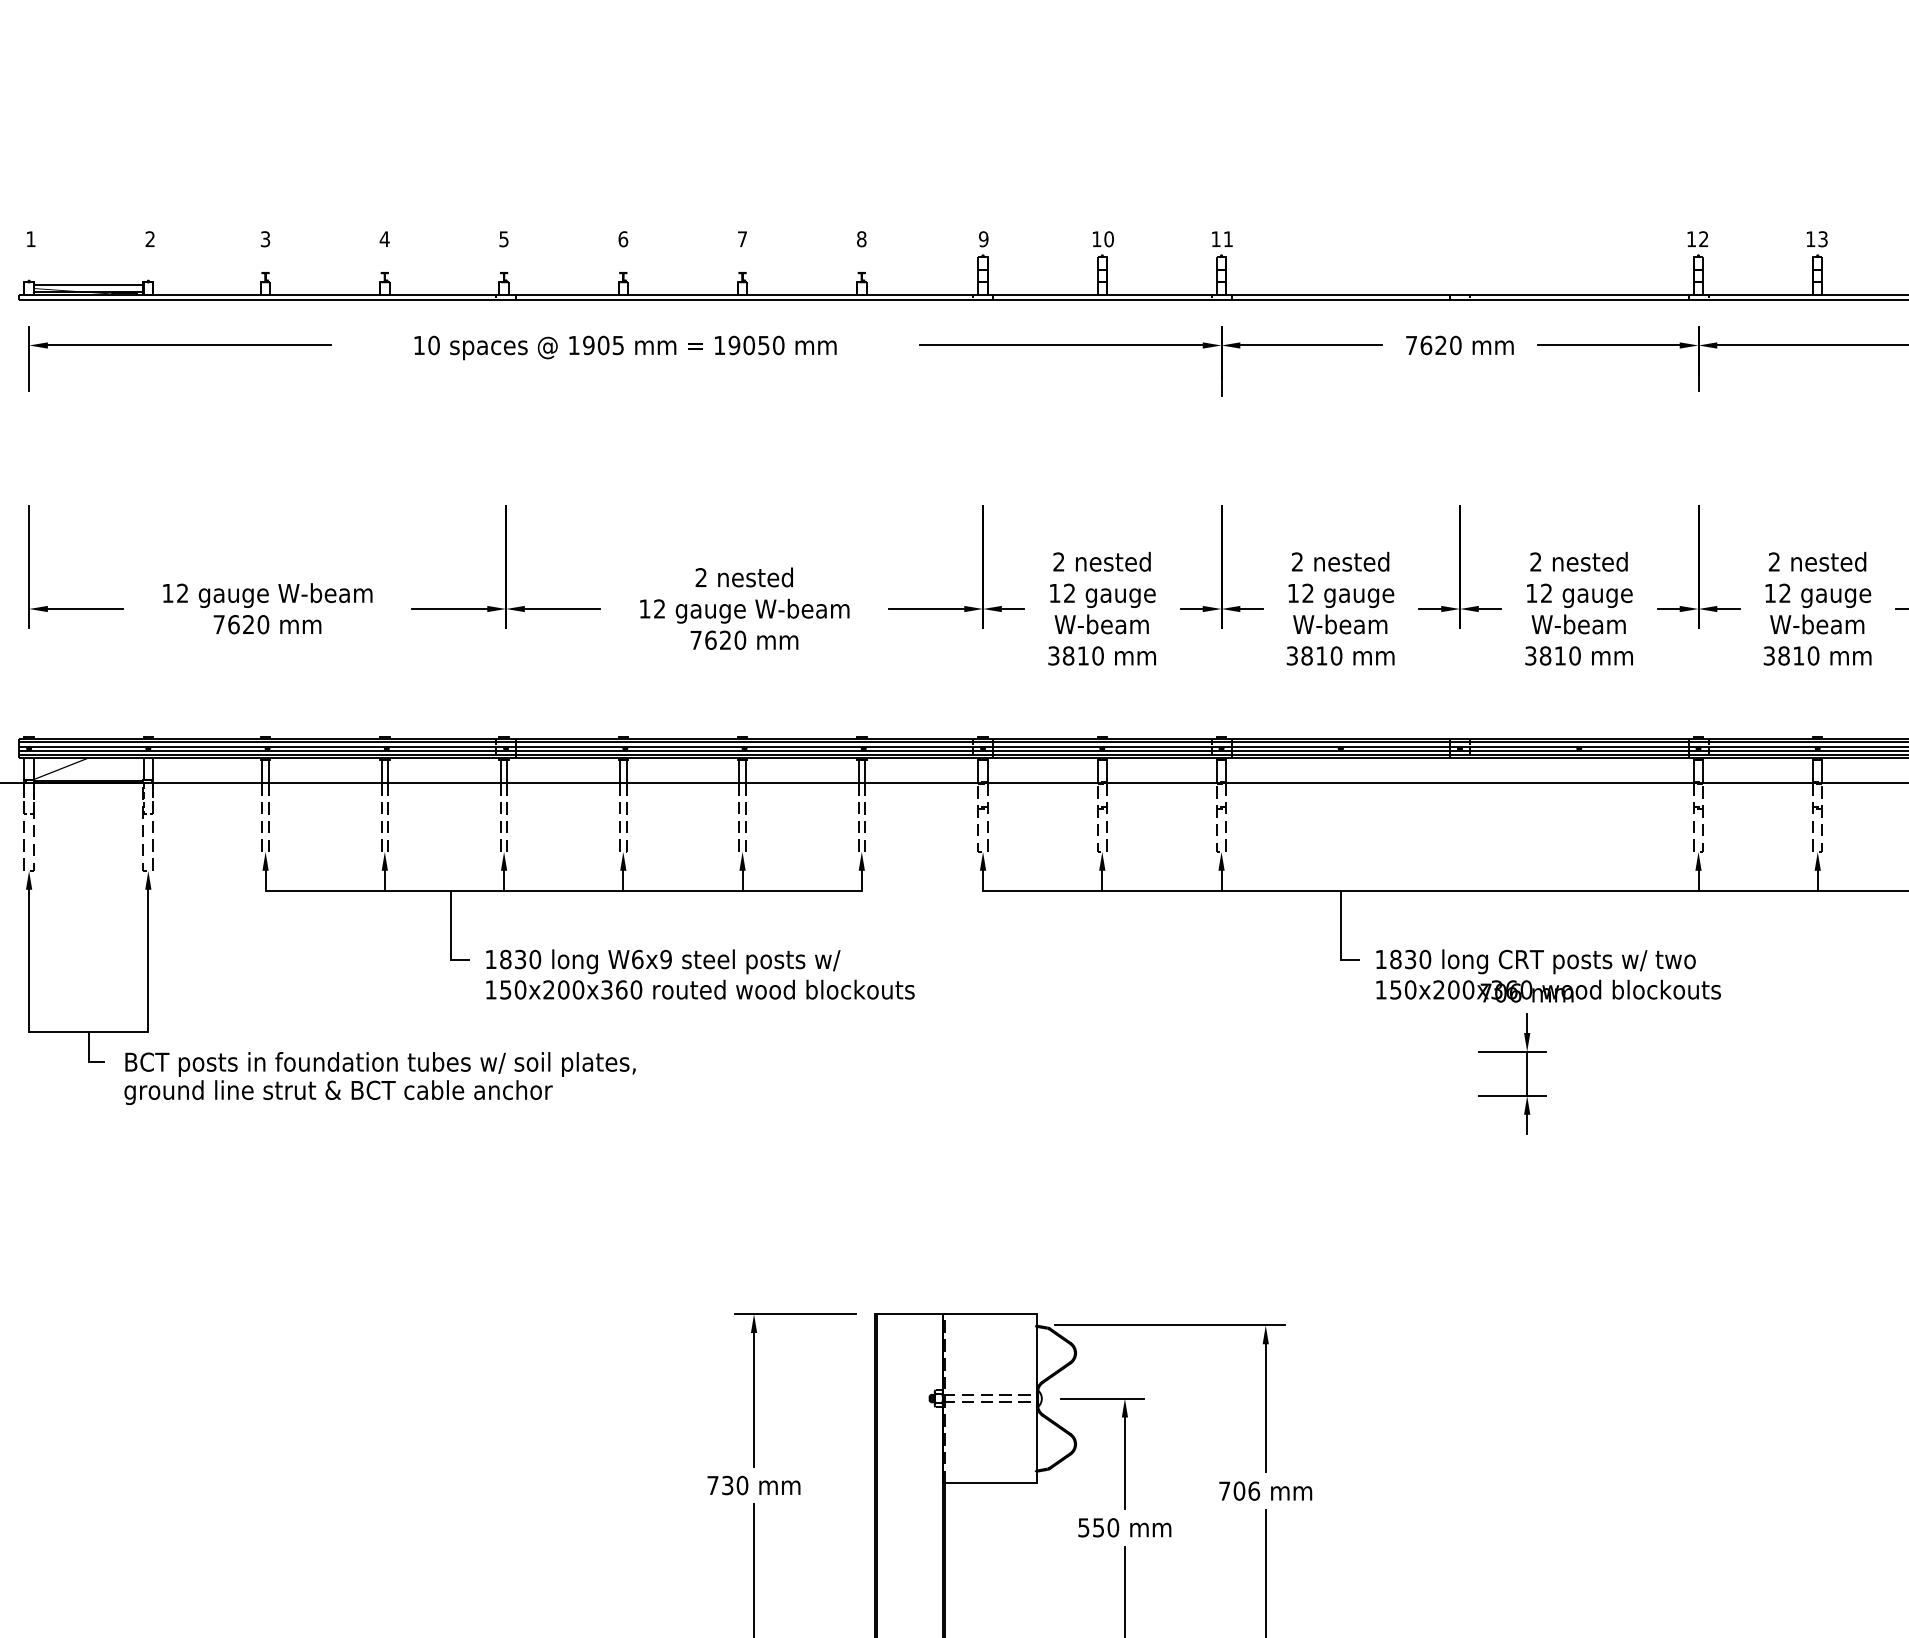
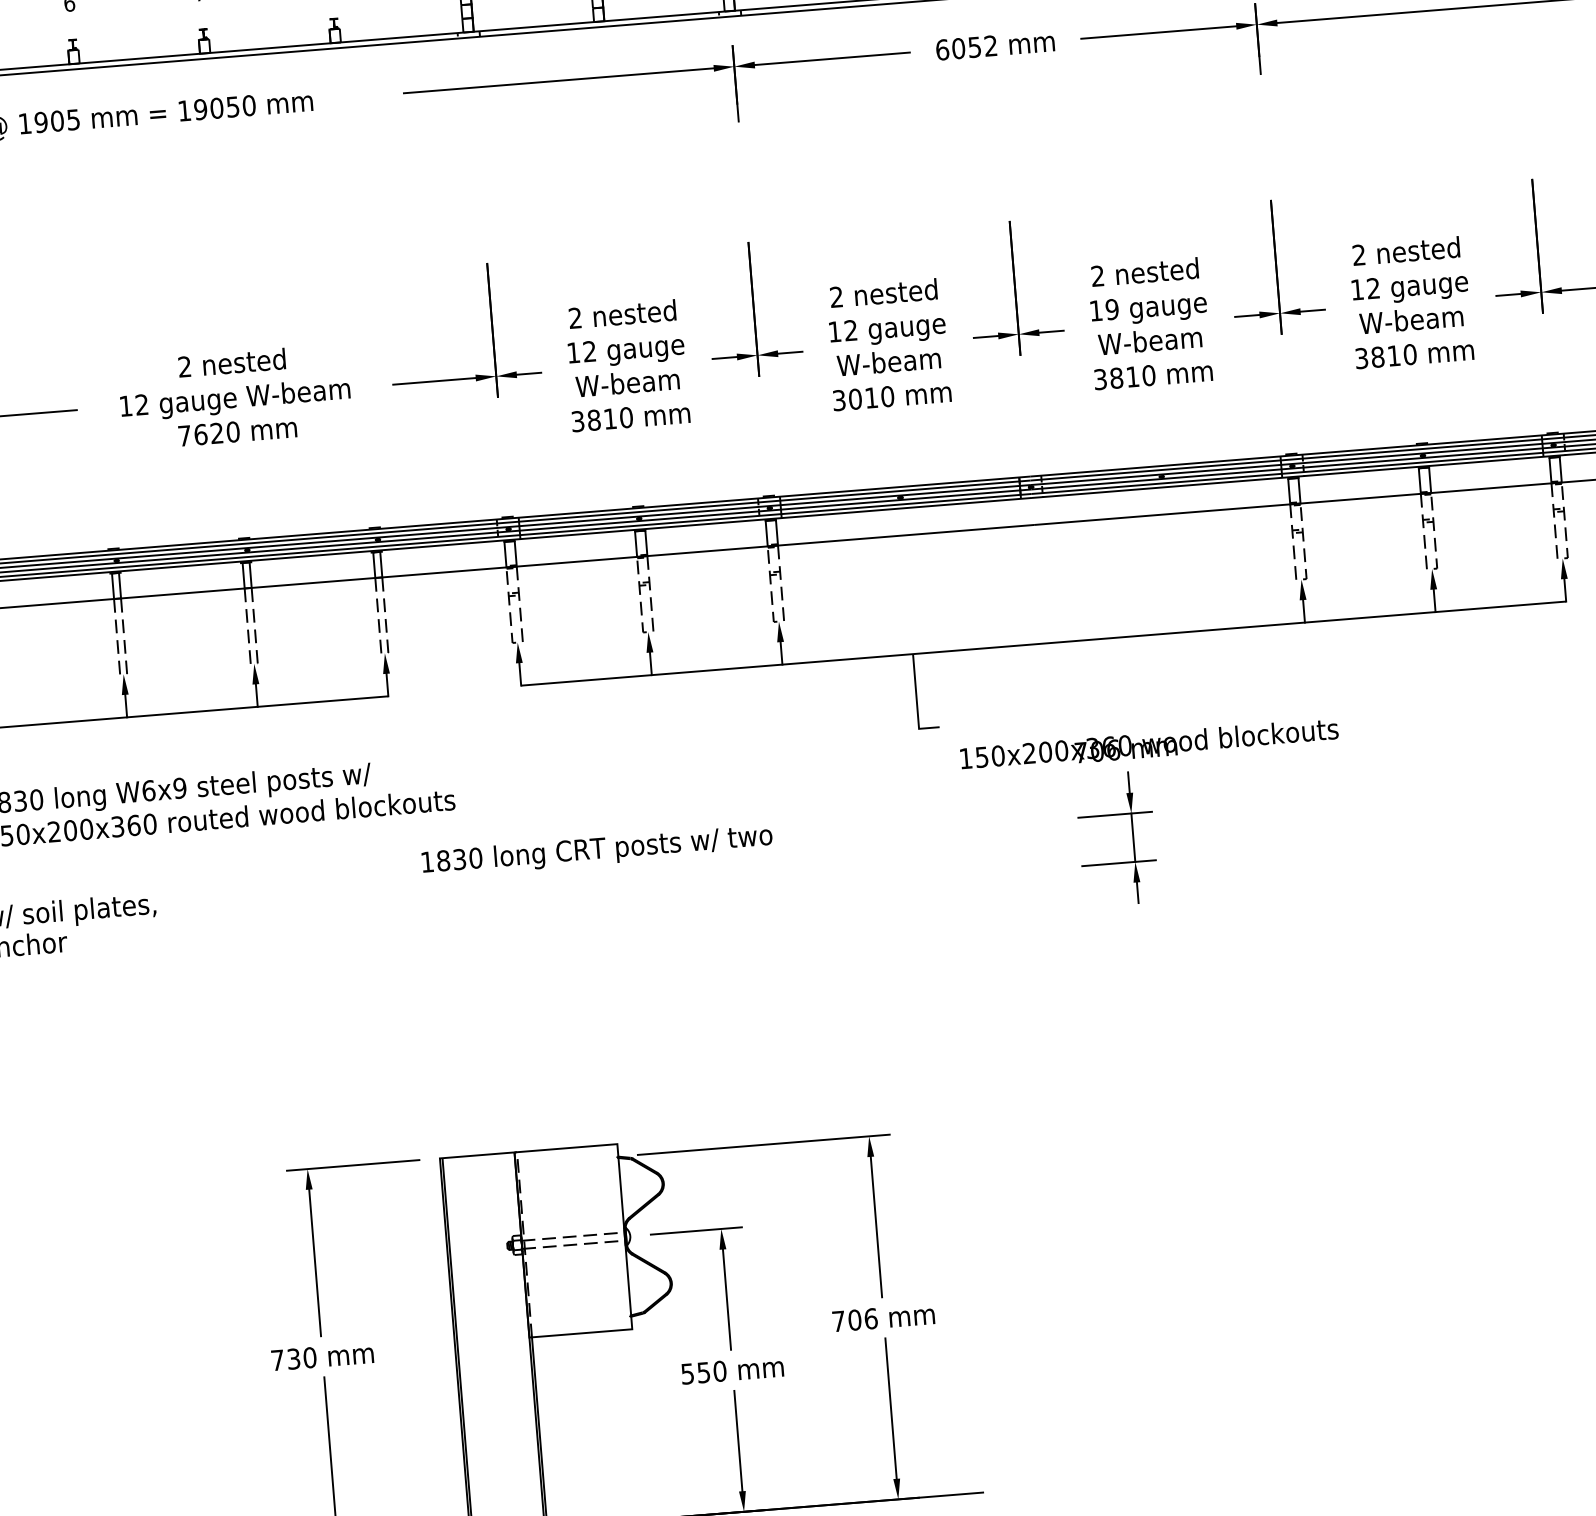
text: (1433, 345) -> (966, 48), 7620 -> 6052
text: (1546, 593) -> (1112, 309), 12 -> 19
text: (1306, 655) -> (854, 398), 3810 -> 3010
text: (1535, 961) -> (596, 850), moved

